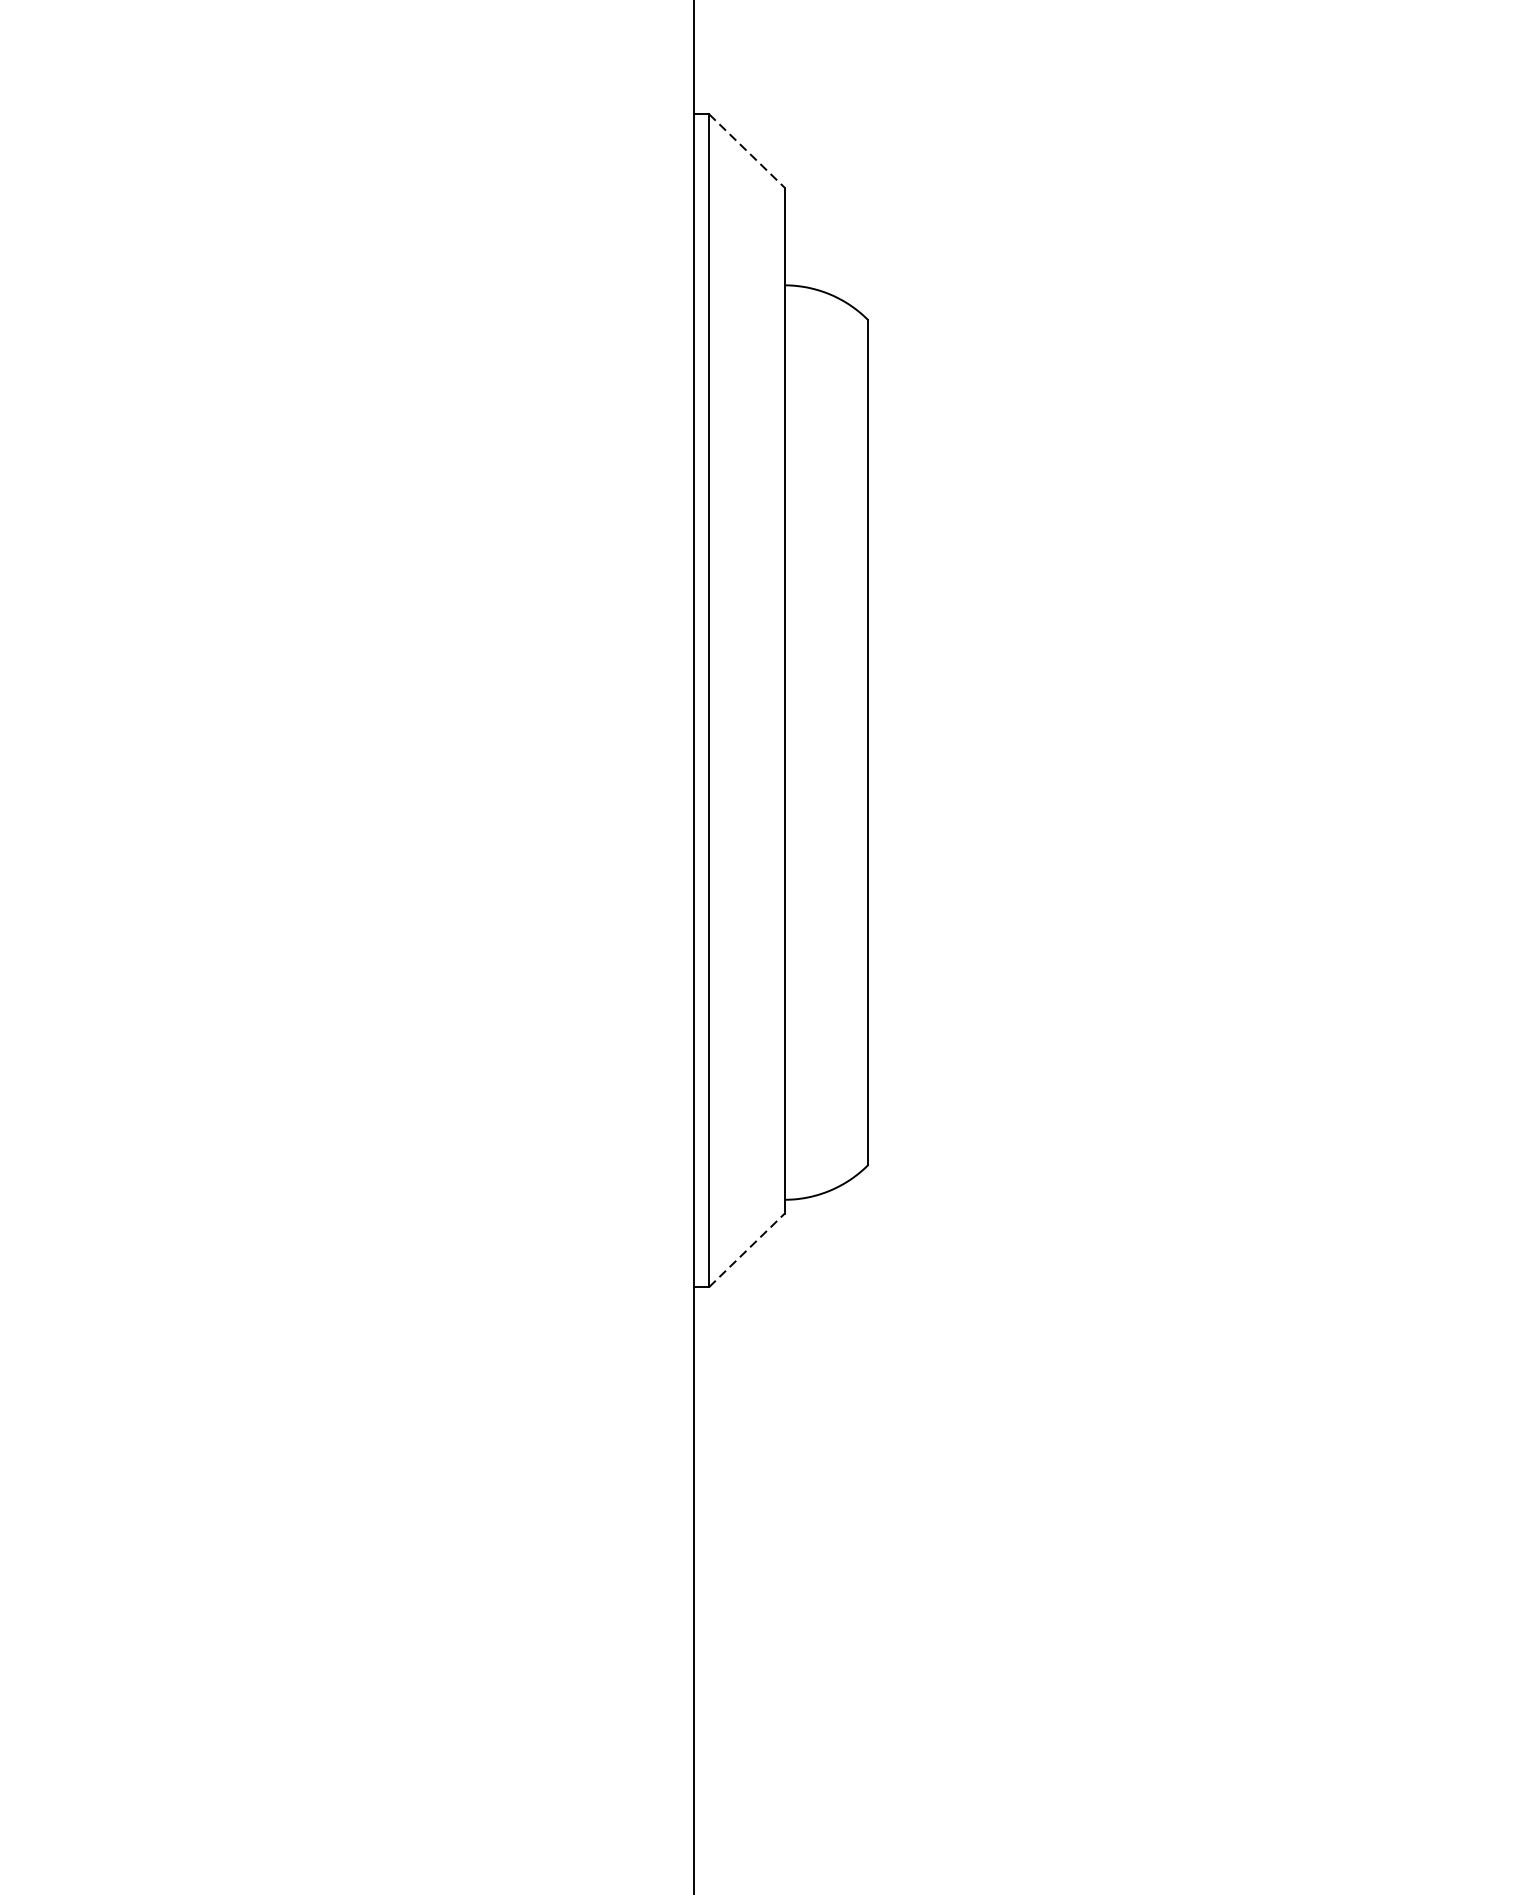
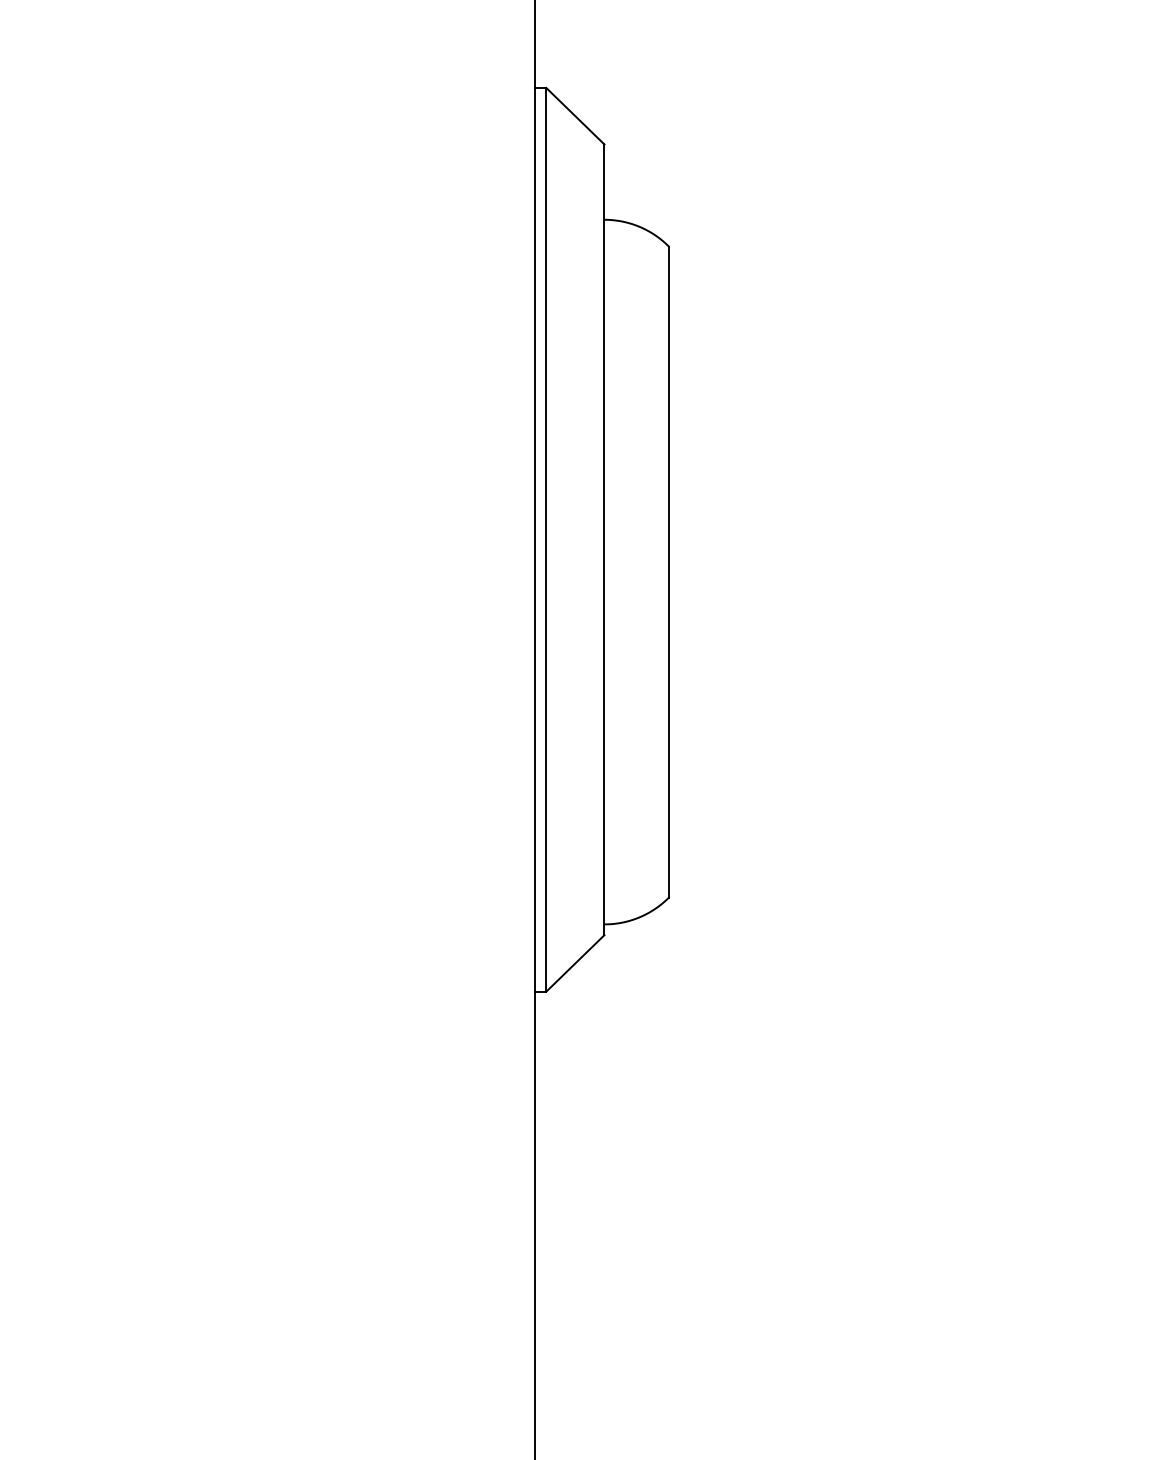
line: (747, 151) -> (575, 116), dashed -> solid
line: (747, 1250) -> (575, 963), dashed -> solid

